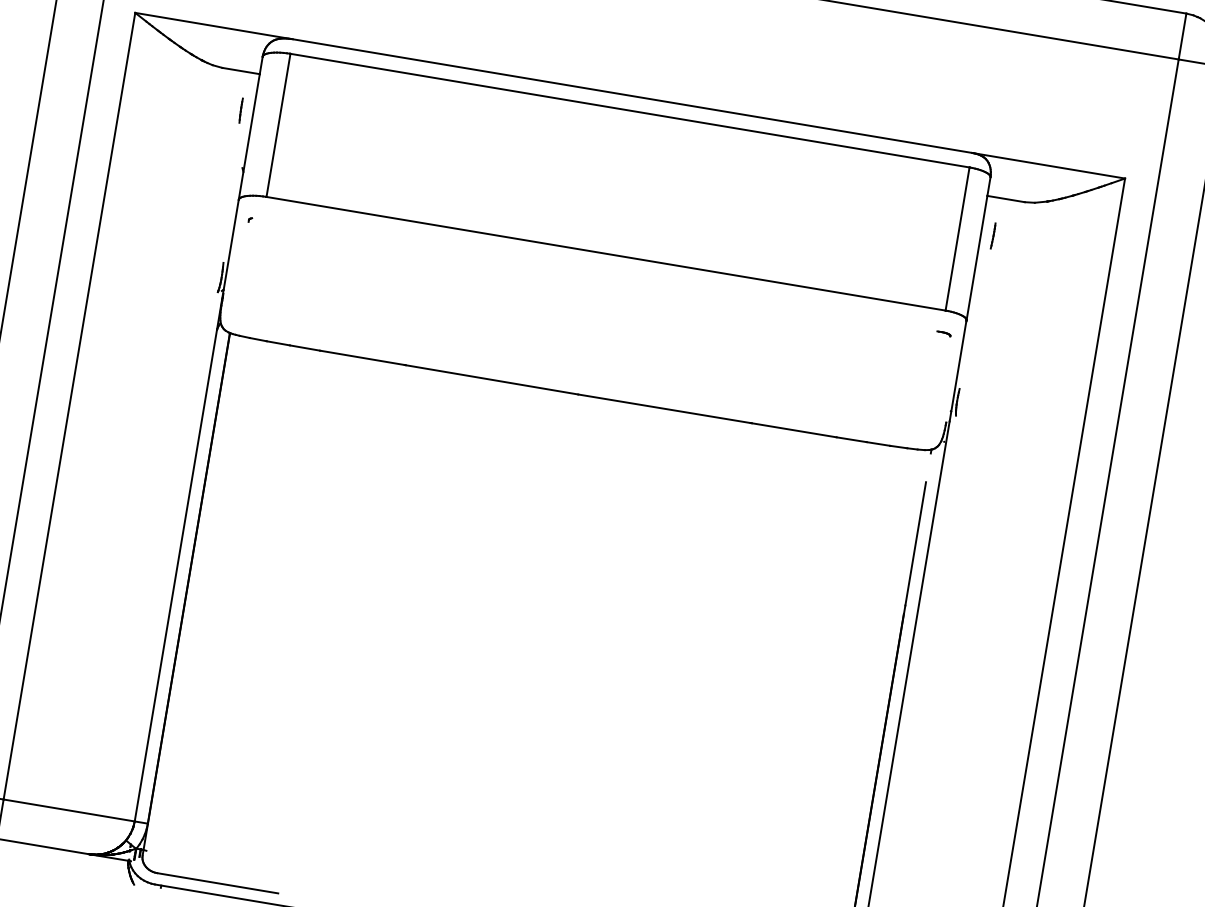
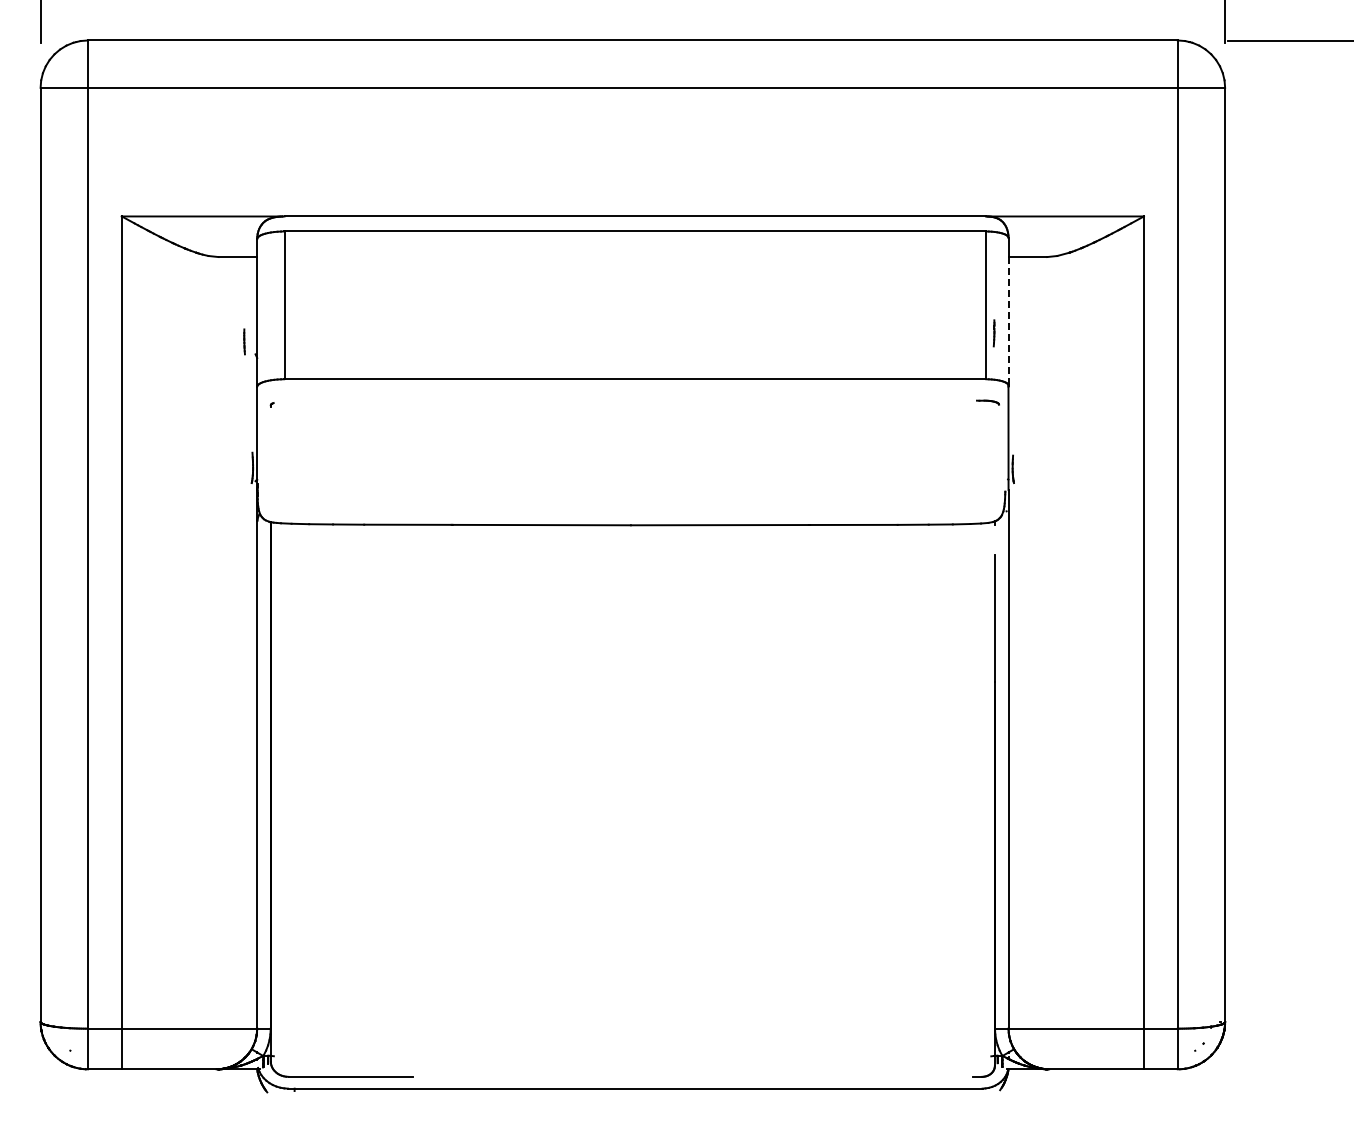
line: (241, 110) -> (244, 341), moved
line: (992, 236) -> (993, 333), moved
line: (976, 258) -> (1008, 321), solid -> dashed
part: (943, 333) -> (987, 402), size x1.6

